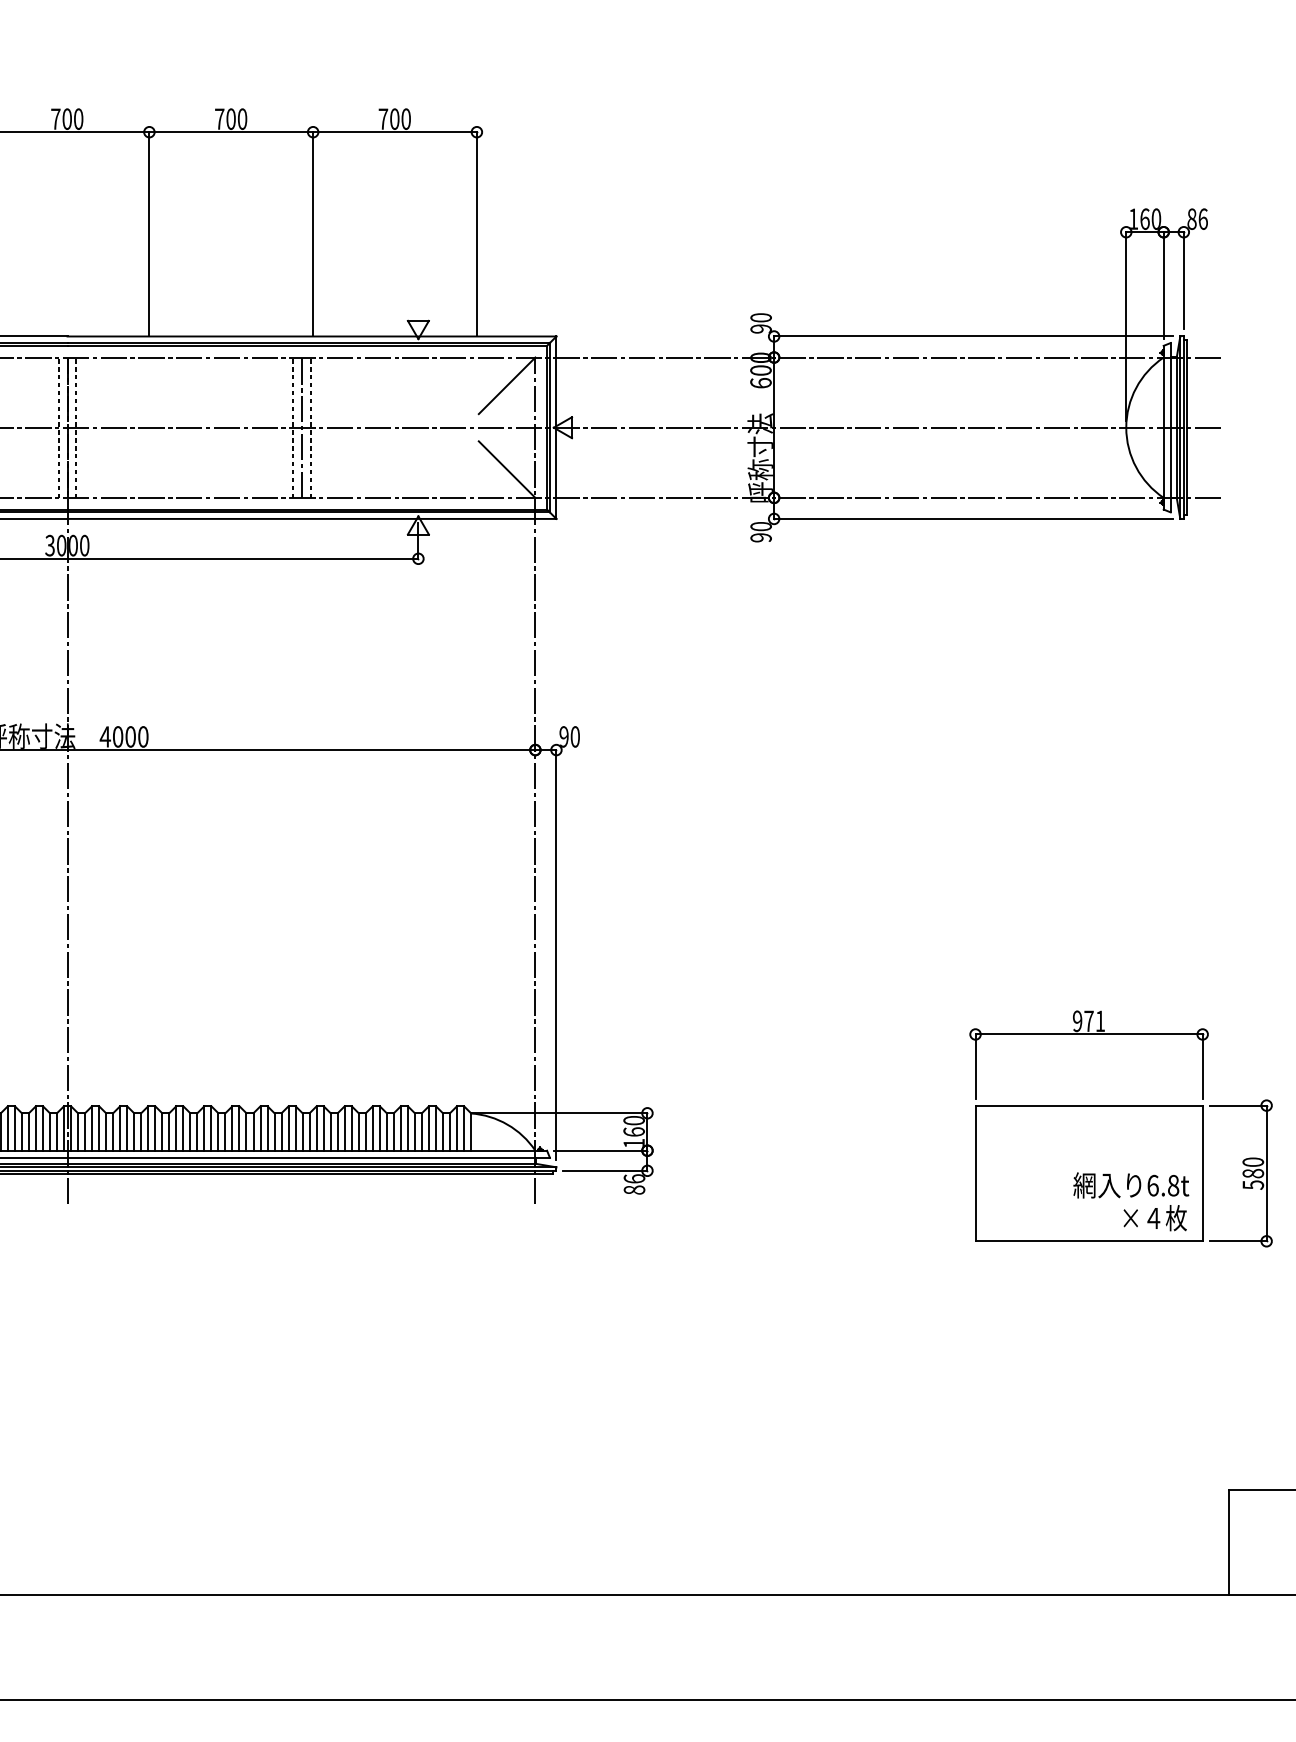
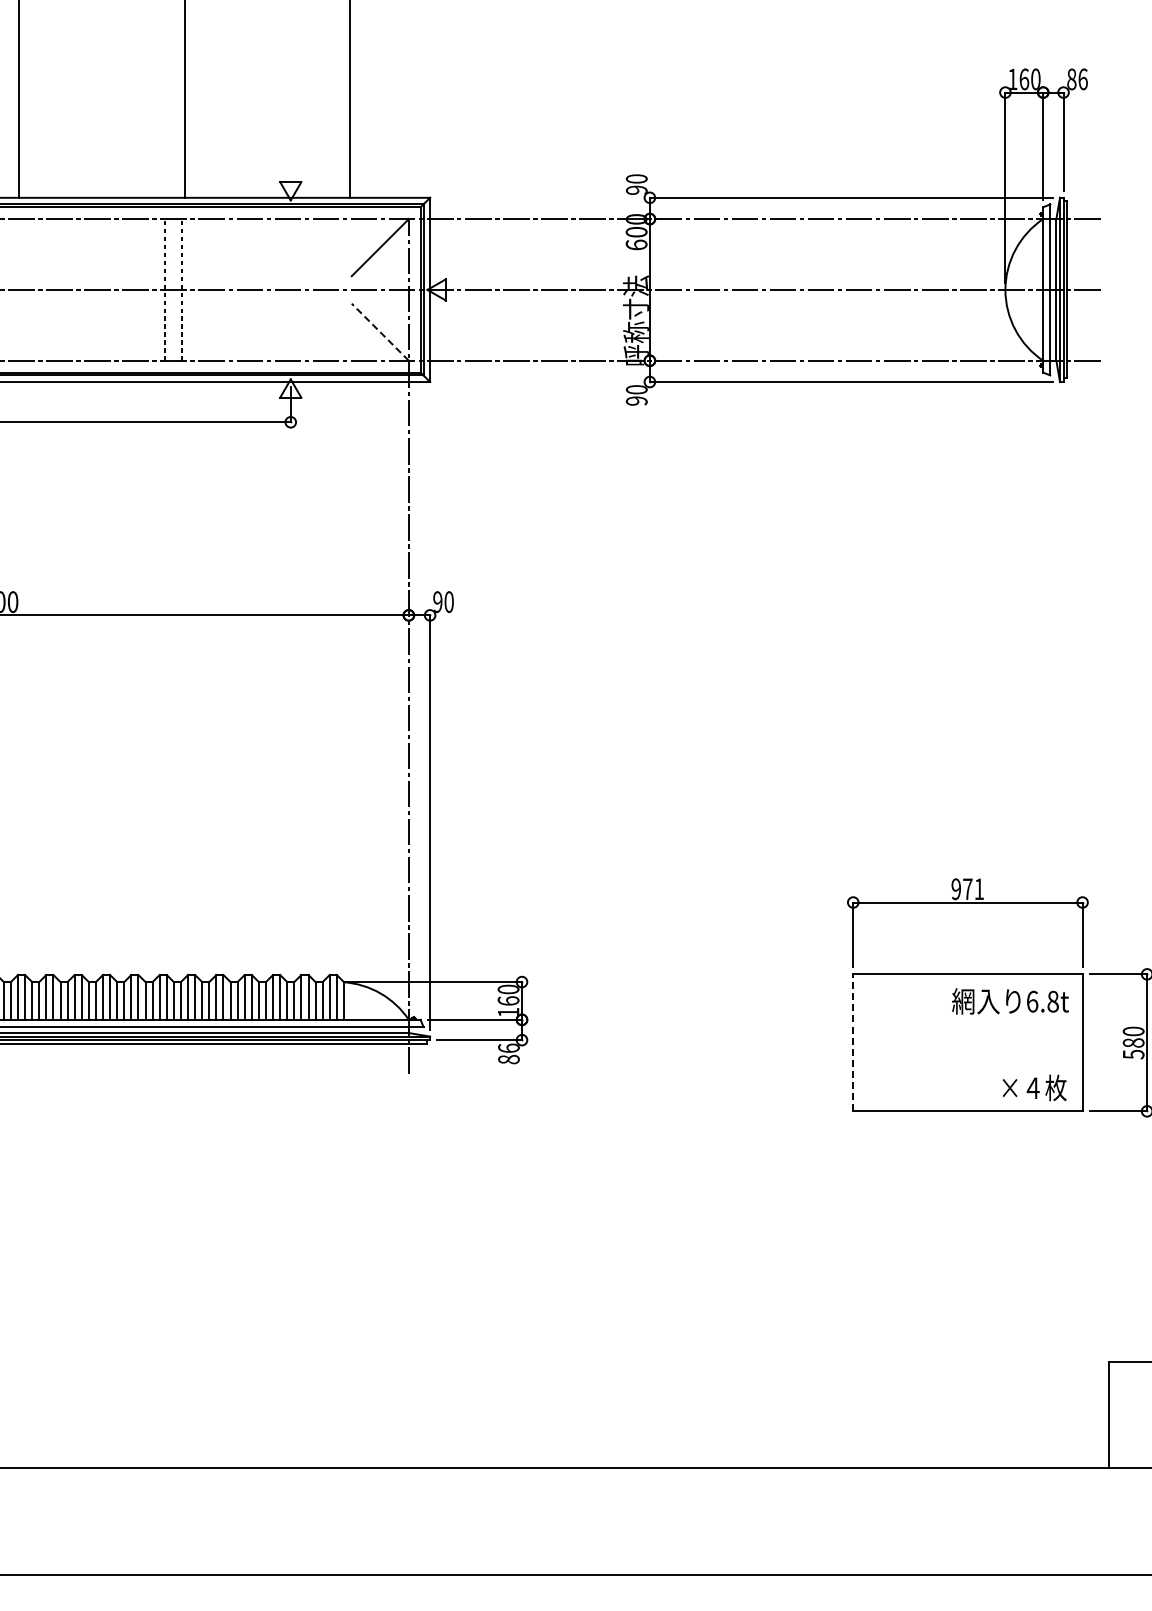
line: (302, 427) -> (173, 289), removed
line: (507, 469) -> (380, 332), solid -> dashed
line: (975, 1173) -> (853, 1042), solid -> dashed
text: (1131, 1185) -> (1010, 1001), moved

